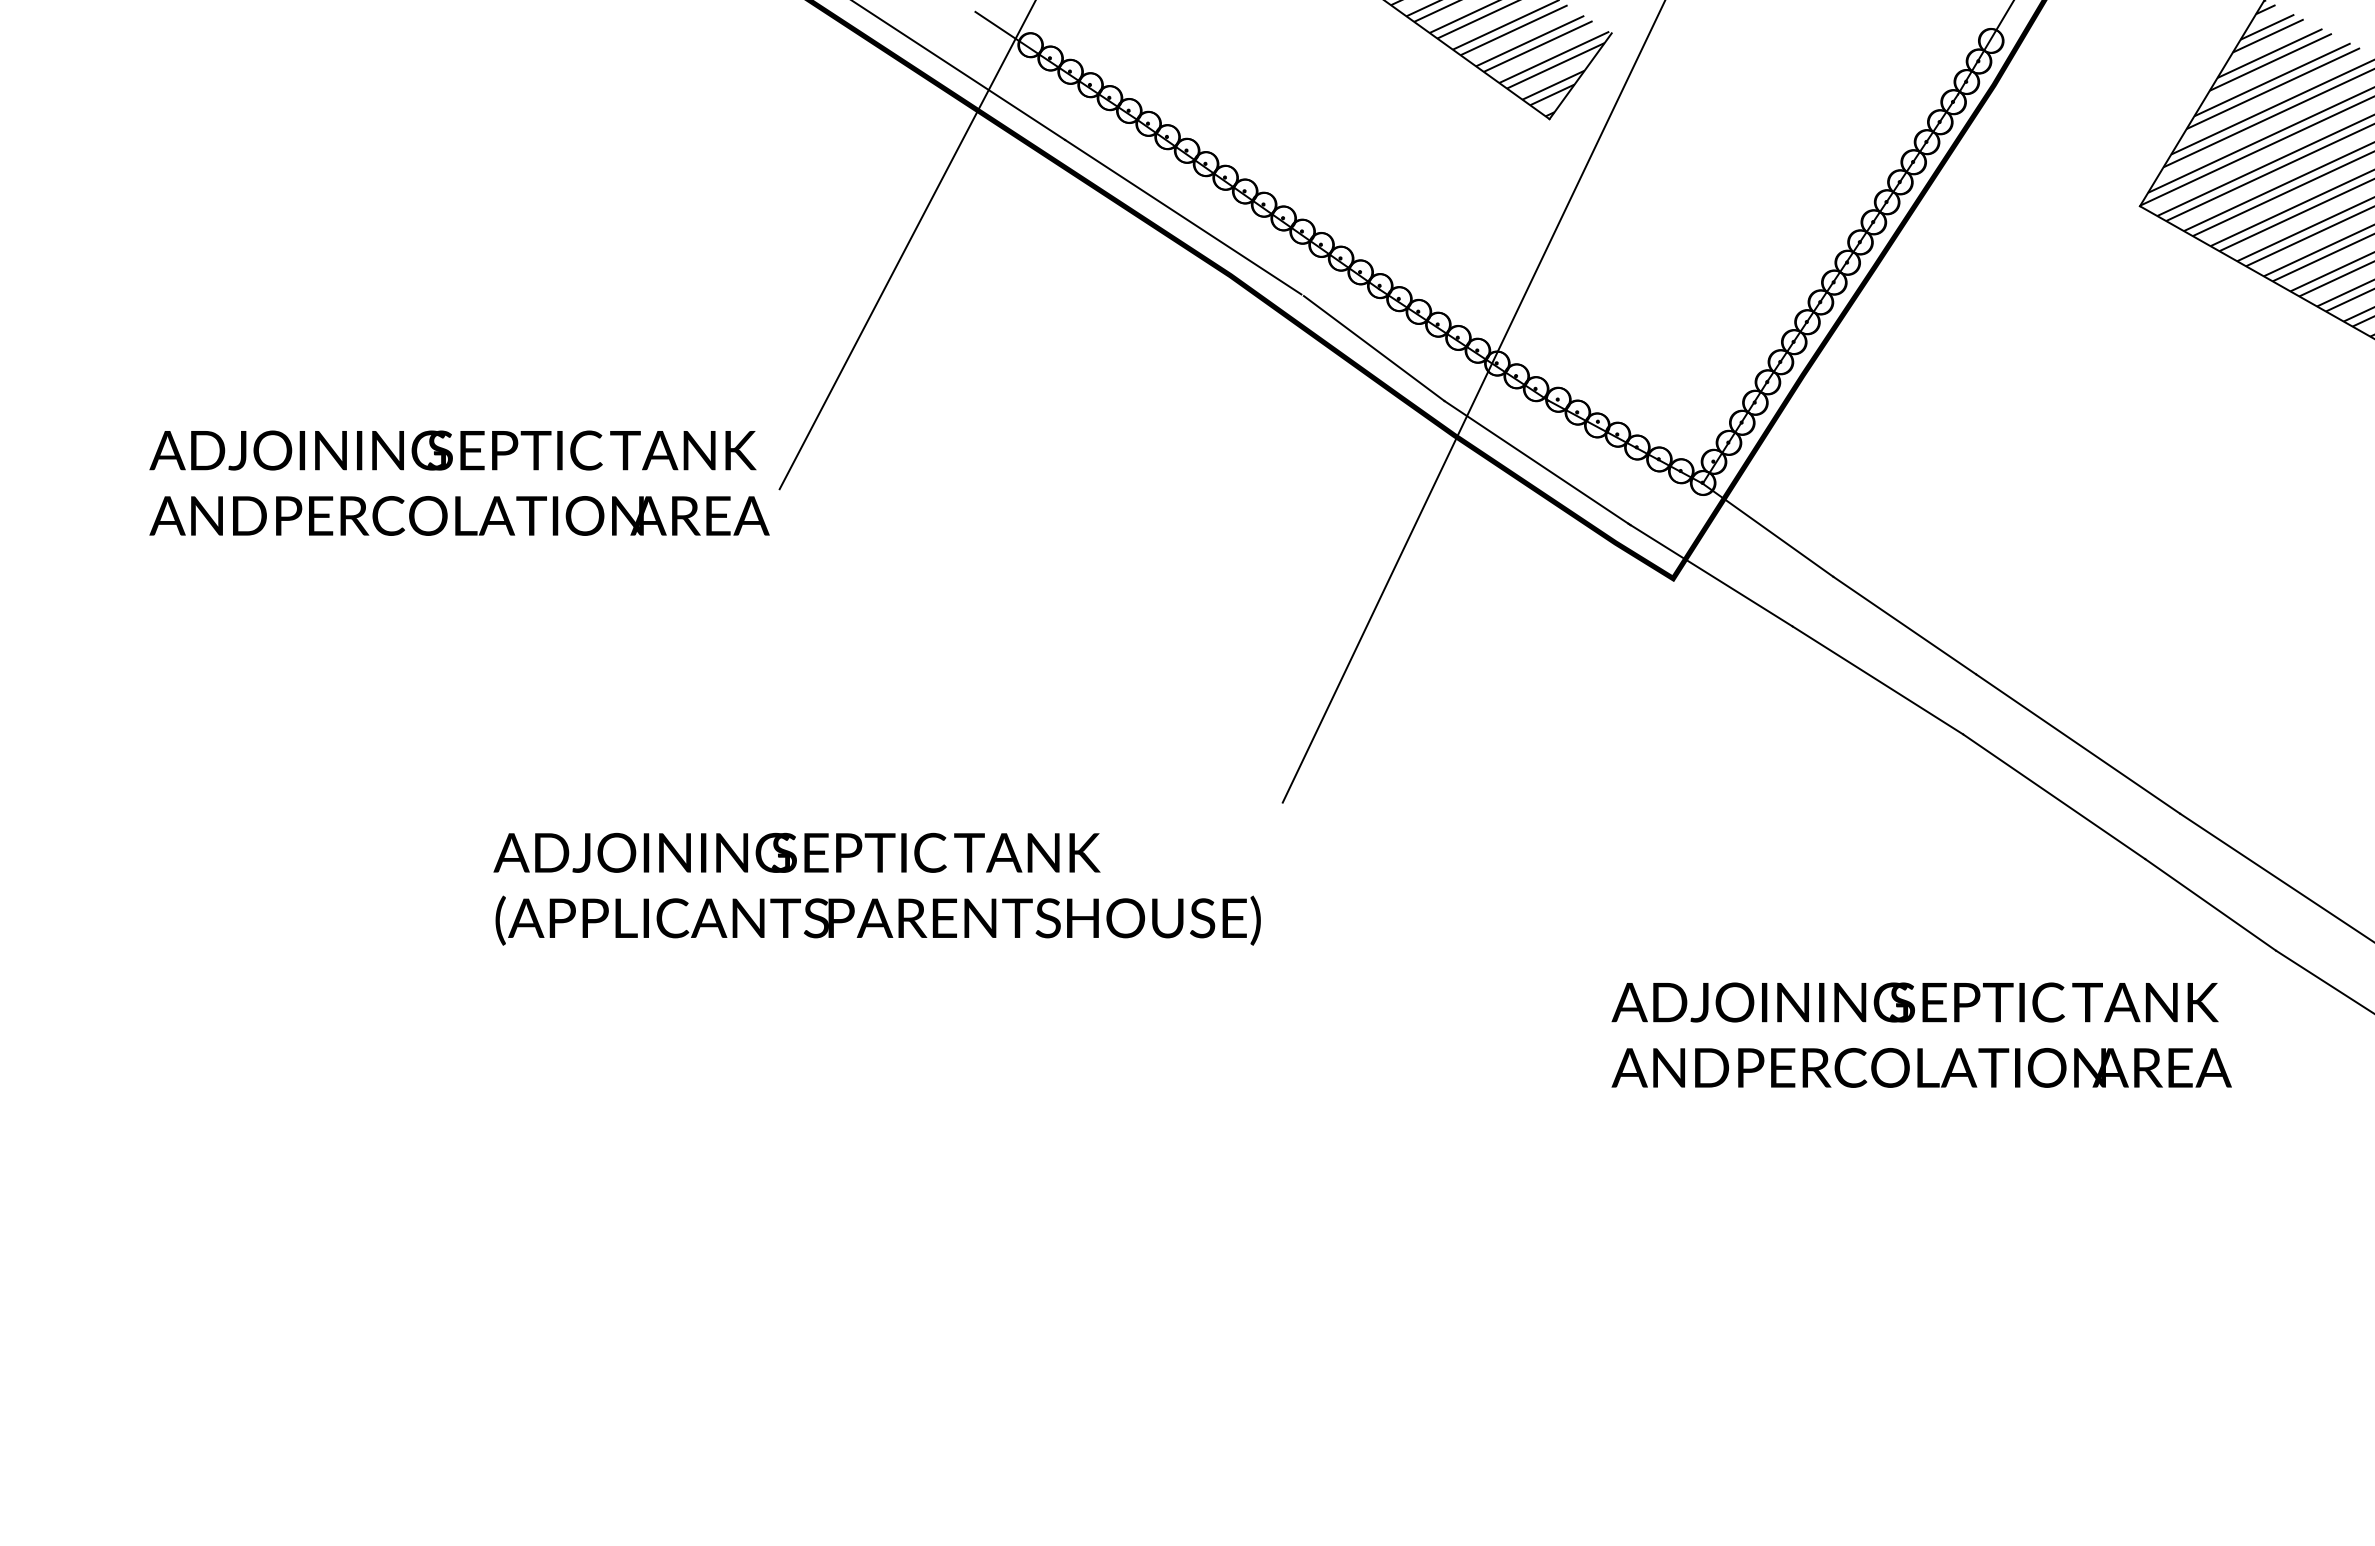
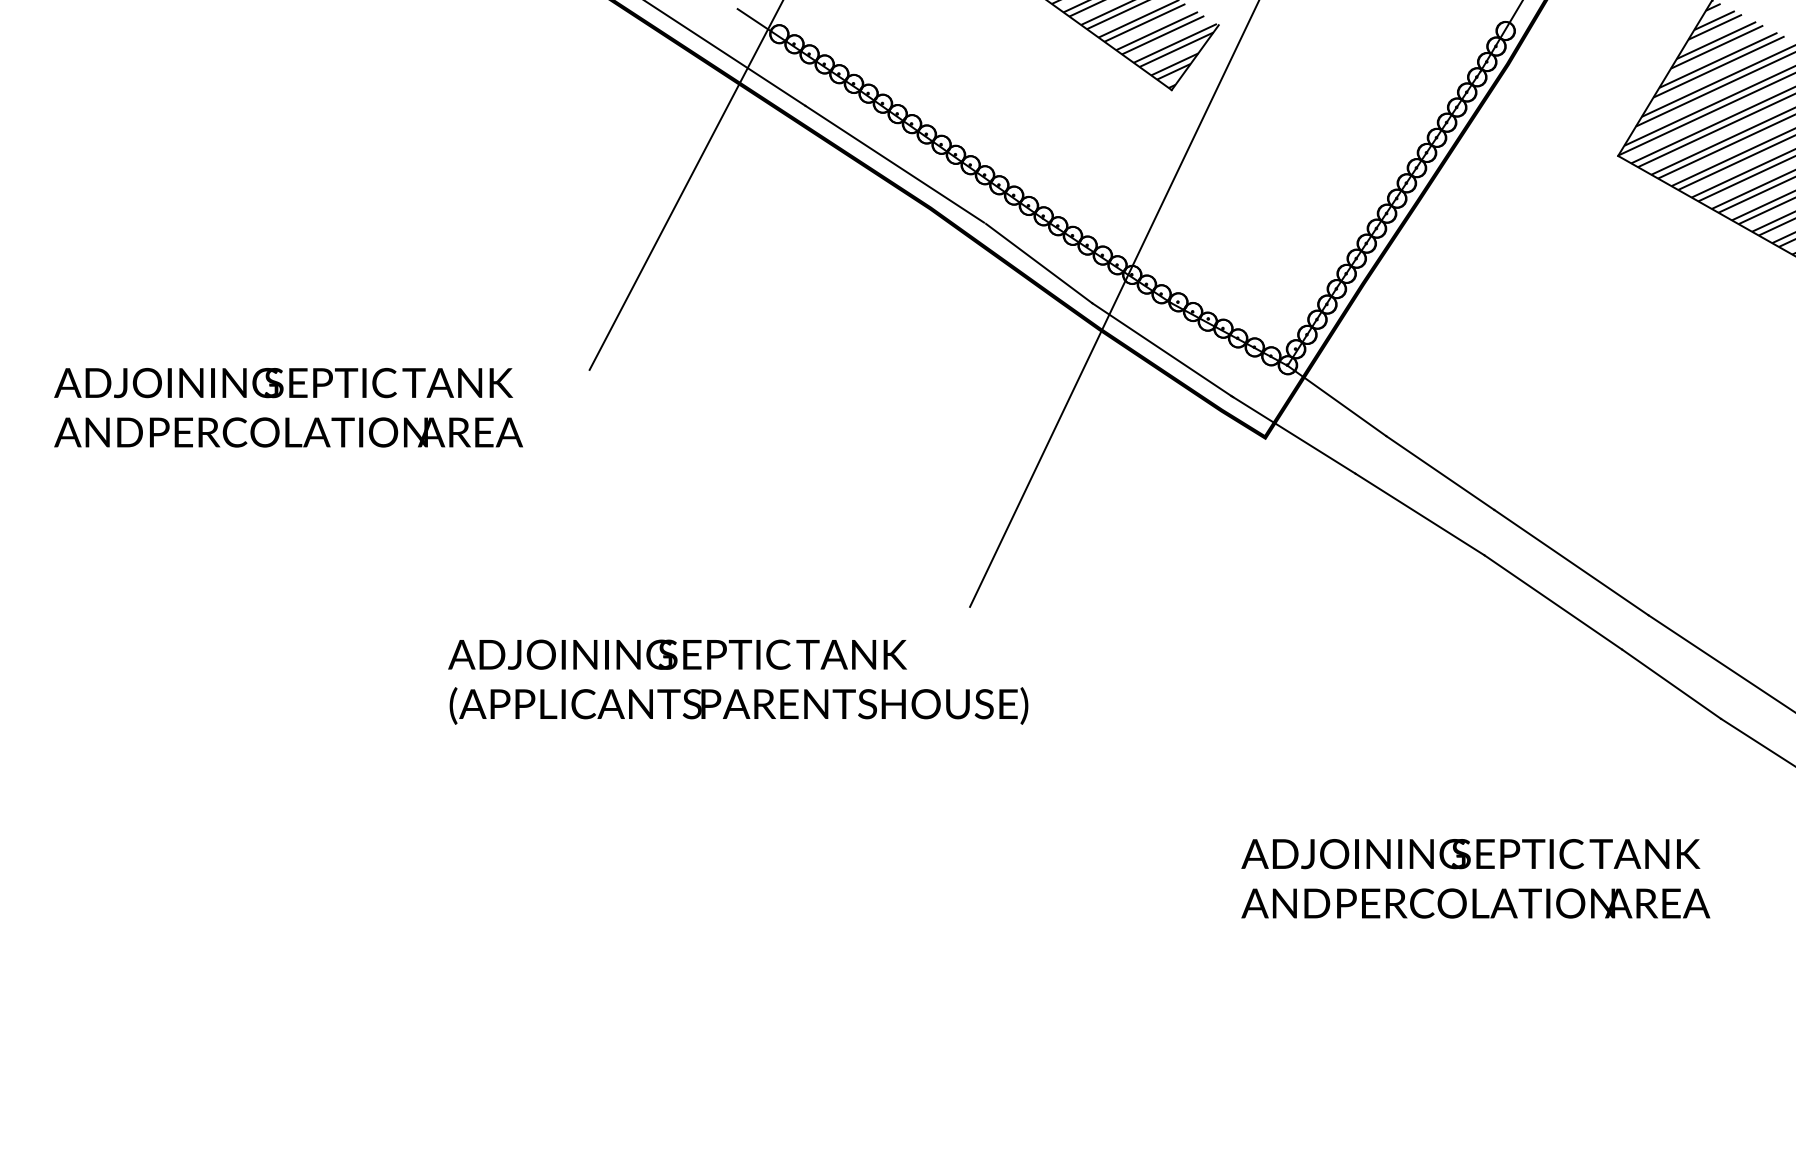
text: (459, 482) -> (288, 407), moved
text: (876, 888) -> (737, 681), moved
text: (1921, 1034) -> (1475, 878), moved

